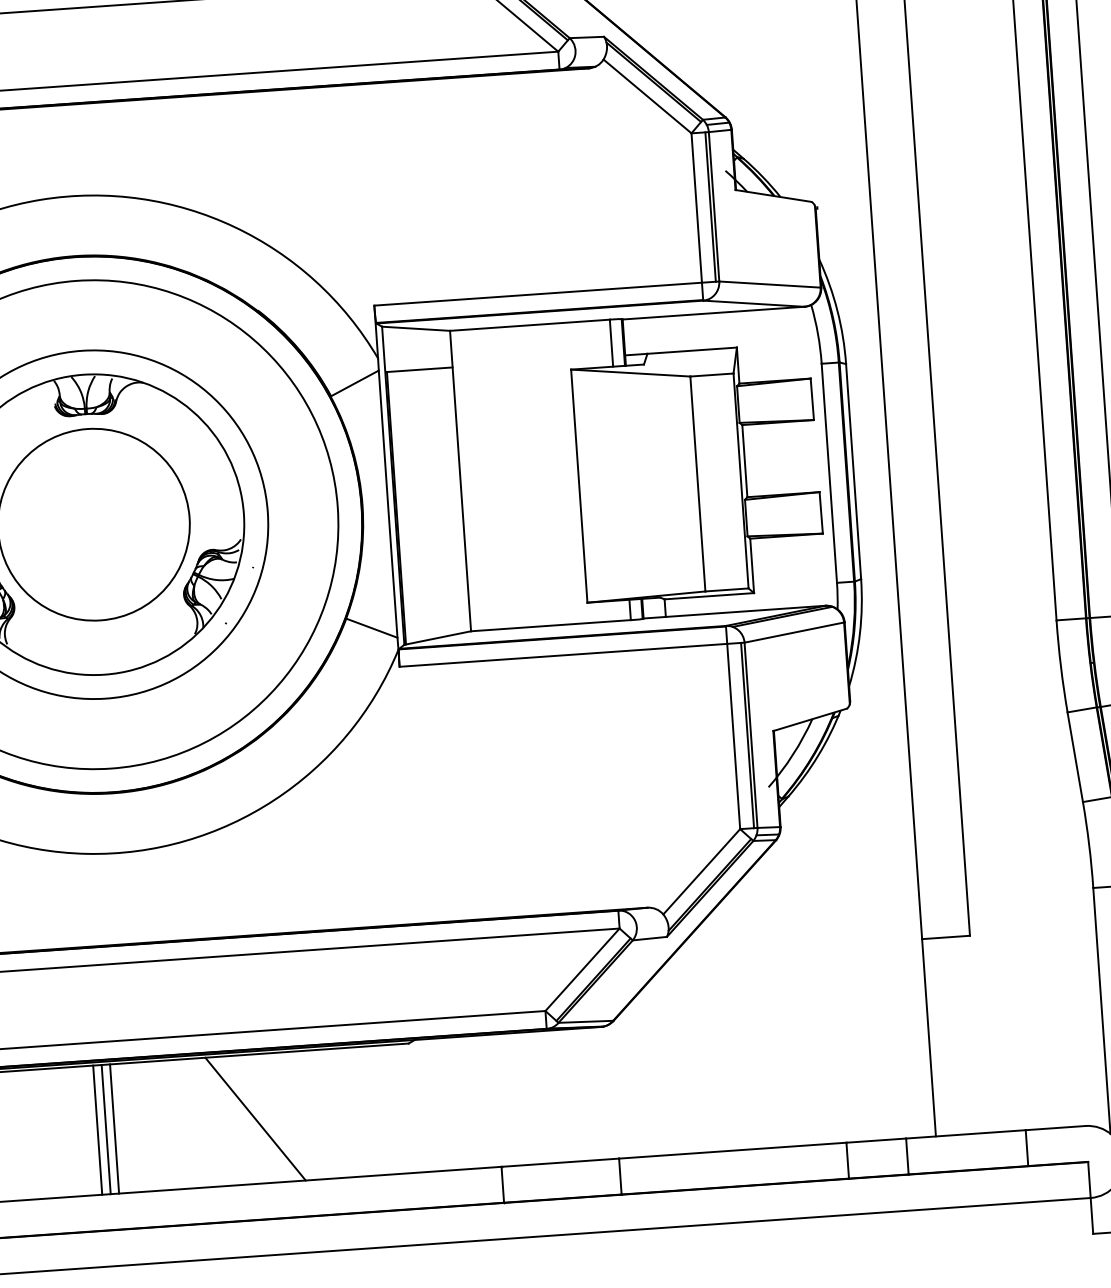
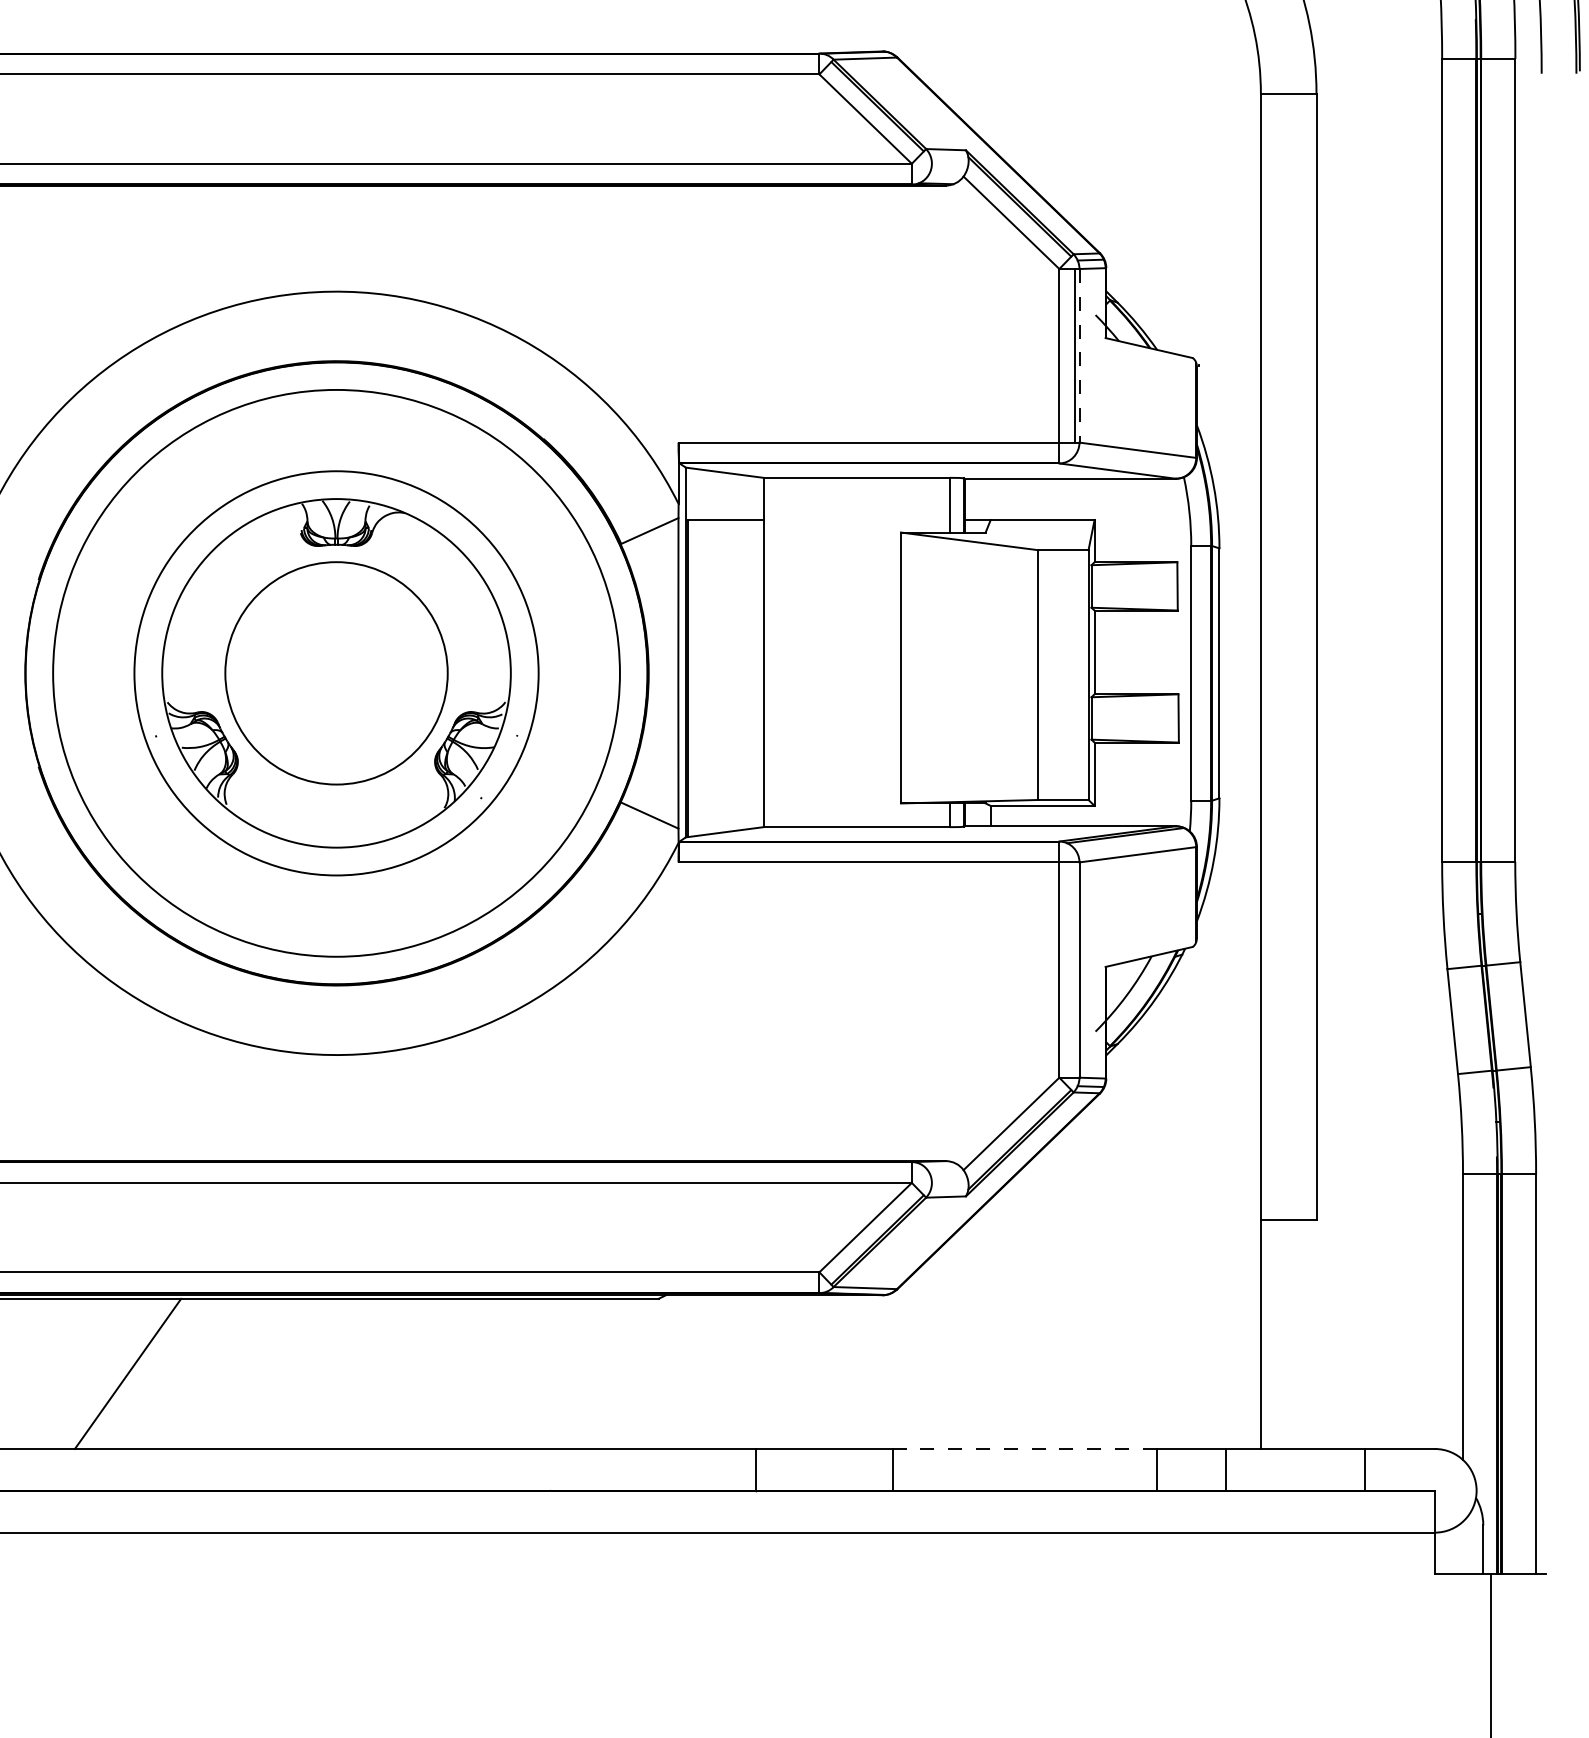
line: (714, 206) -> (1079, 355), solid -> dashed
line: (747, 735) -> (1075, 969), removed
line: (255, 1118) -> (475, 1373), removed
line: (114, 1128) -> (311, 1373), removed
line: (97, 1129) -> (291, 1373), removed
line: (105, 1129) -> (301, 1373), removed
line: (733, 1150) -> (1025, 1448), solid -> dashed

